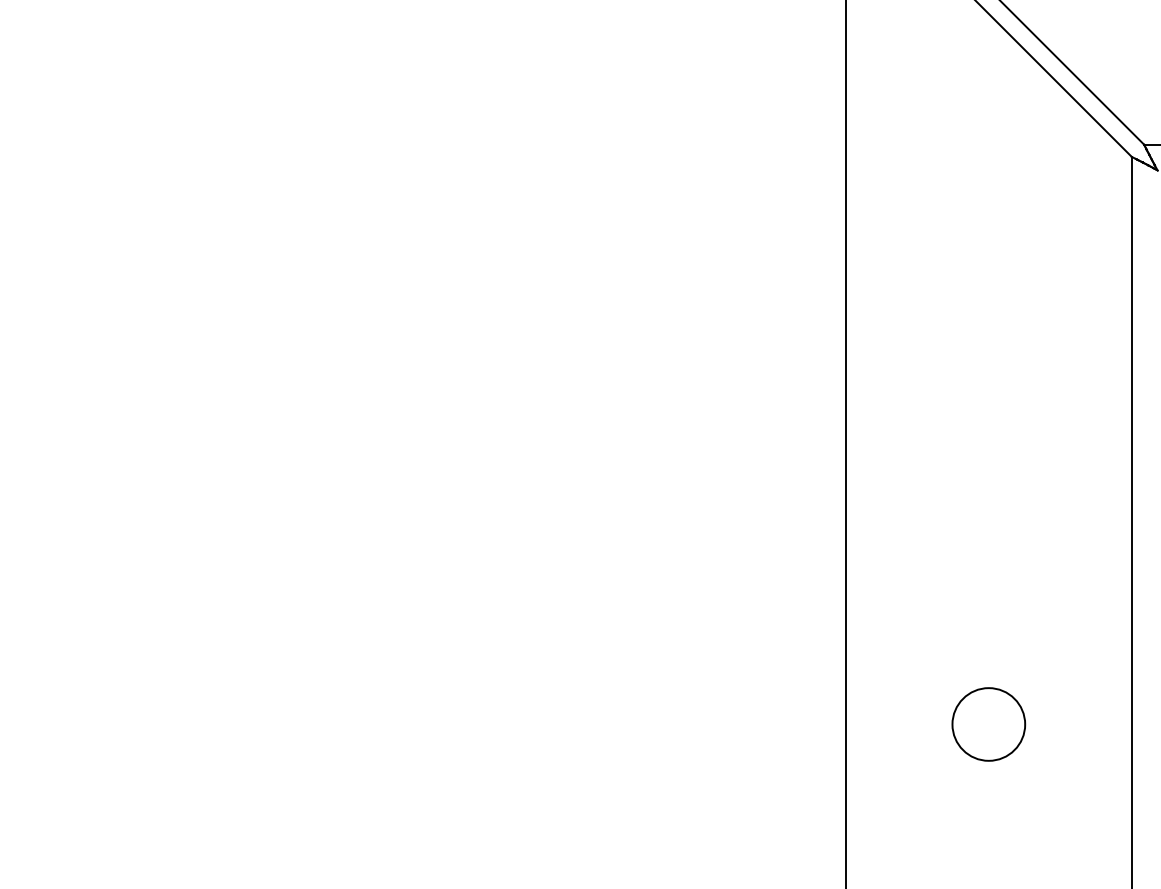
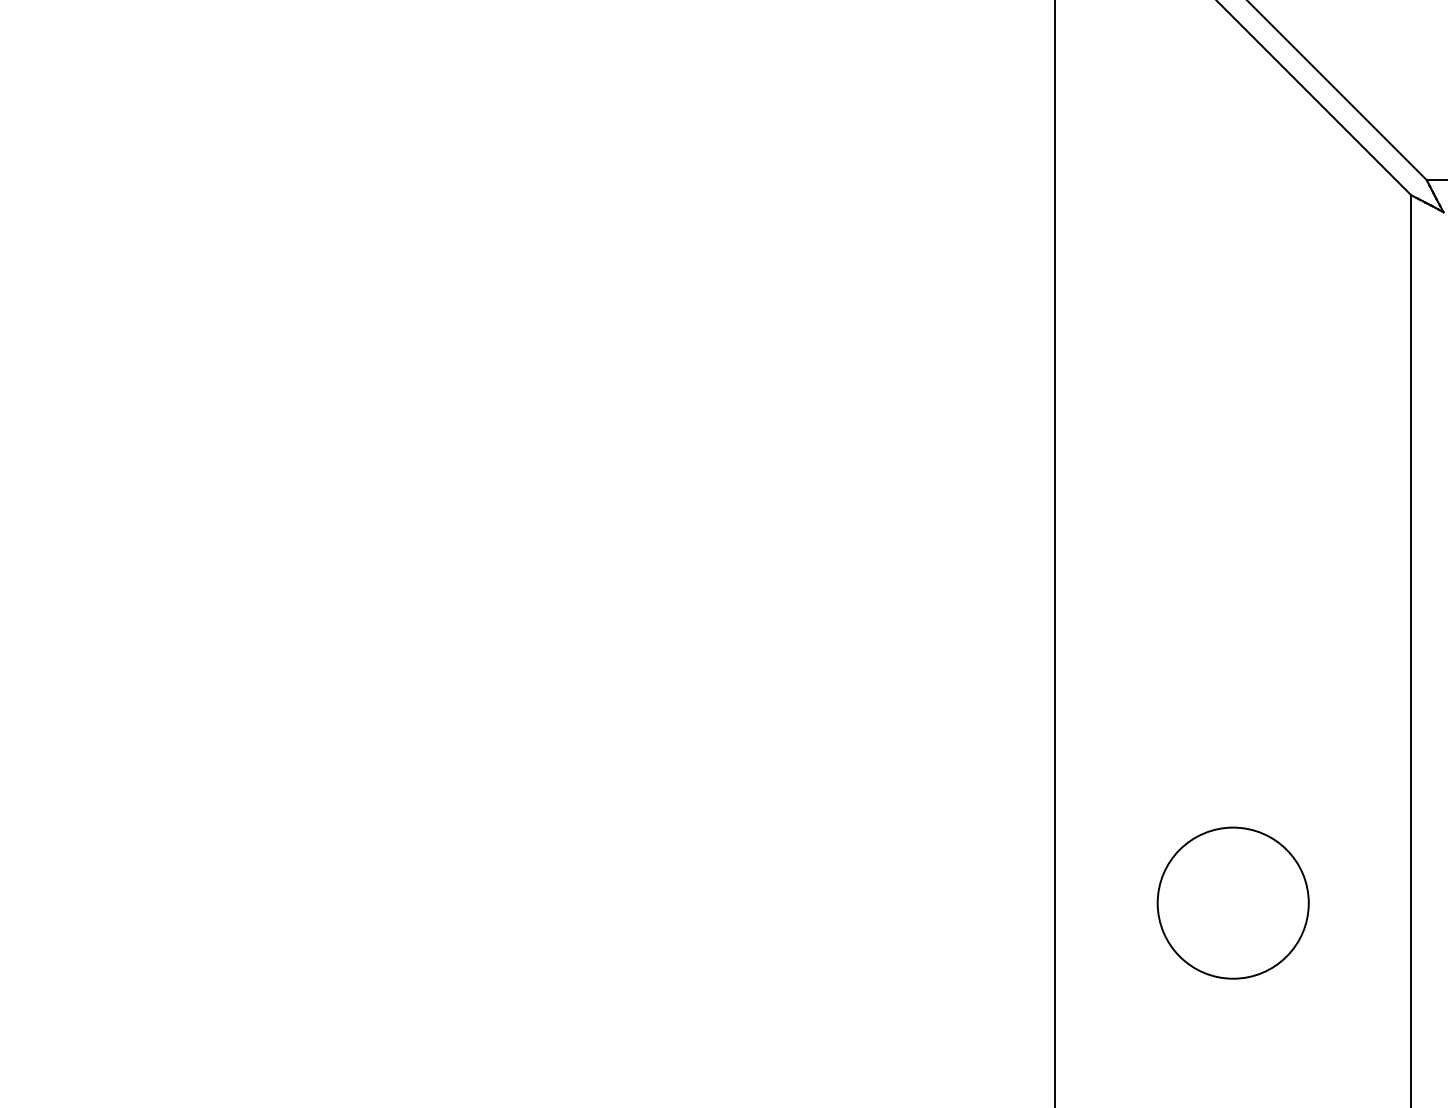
circle: (988, 723) -> (1232, 902), size x1.67

